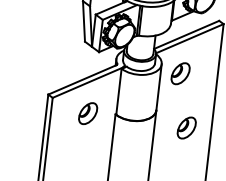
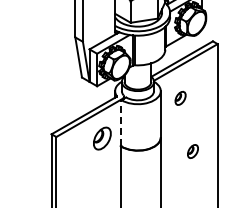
part: (180, 73) -> (180, 98), size x0.6
line: (119, 90) -> (121, 122), solid -> dashed
part: (88, 113) -> (102, 138), moved
part: (186, 127) -> (192, 151), size x0.6

